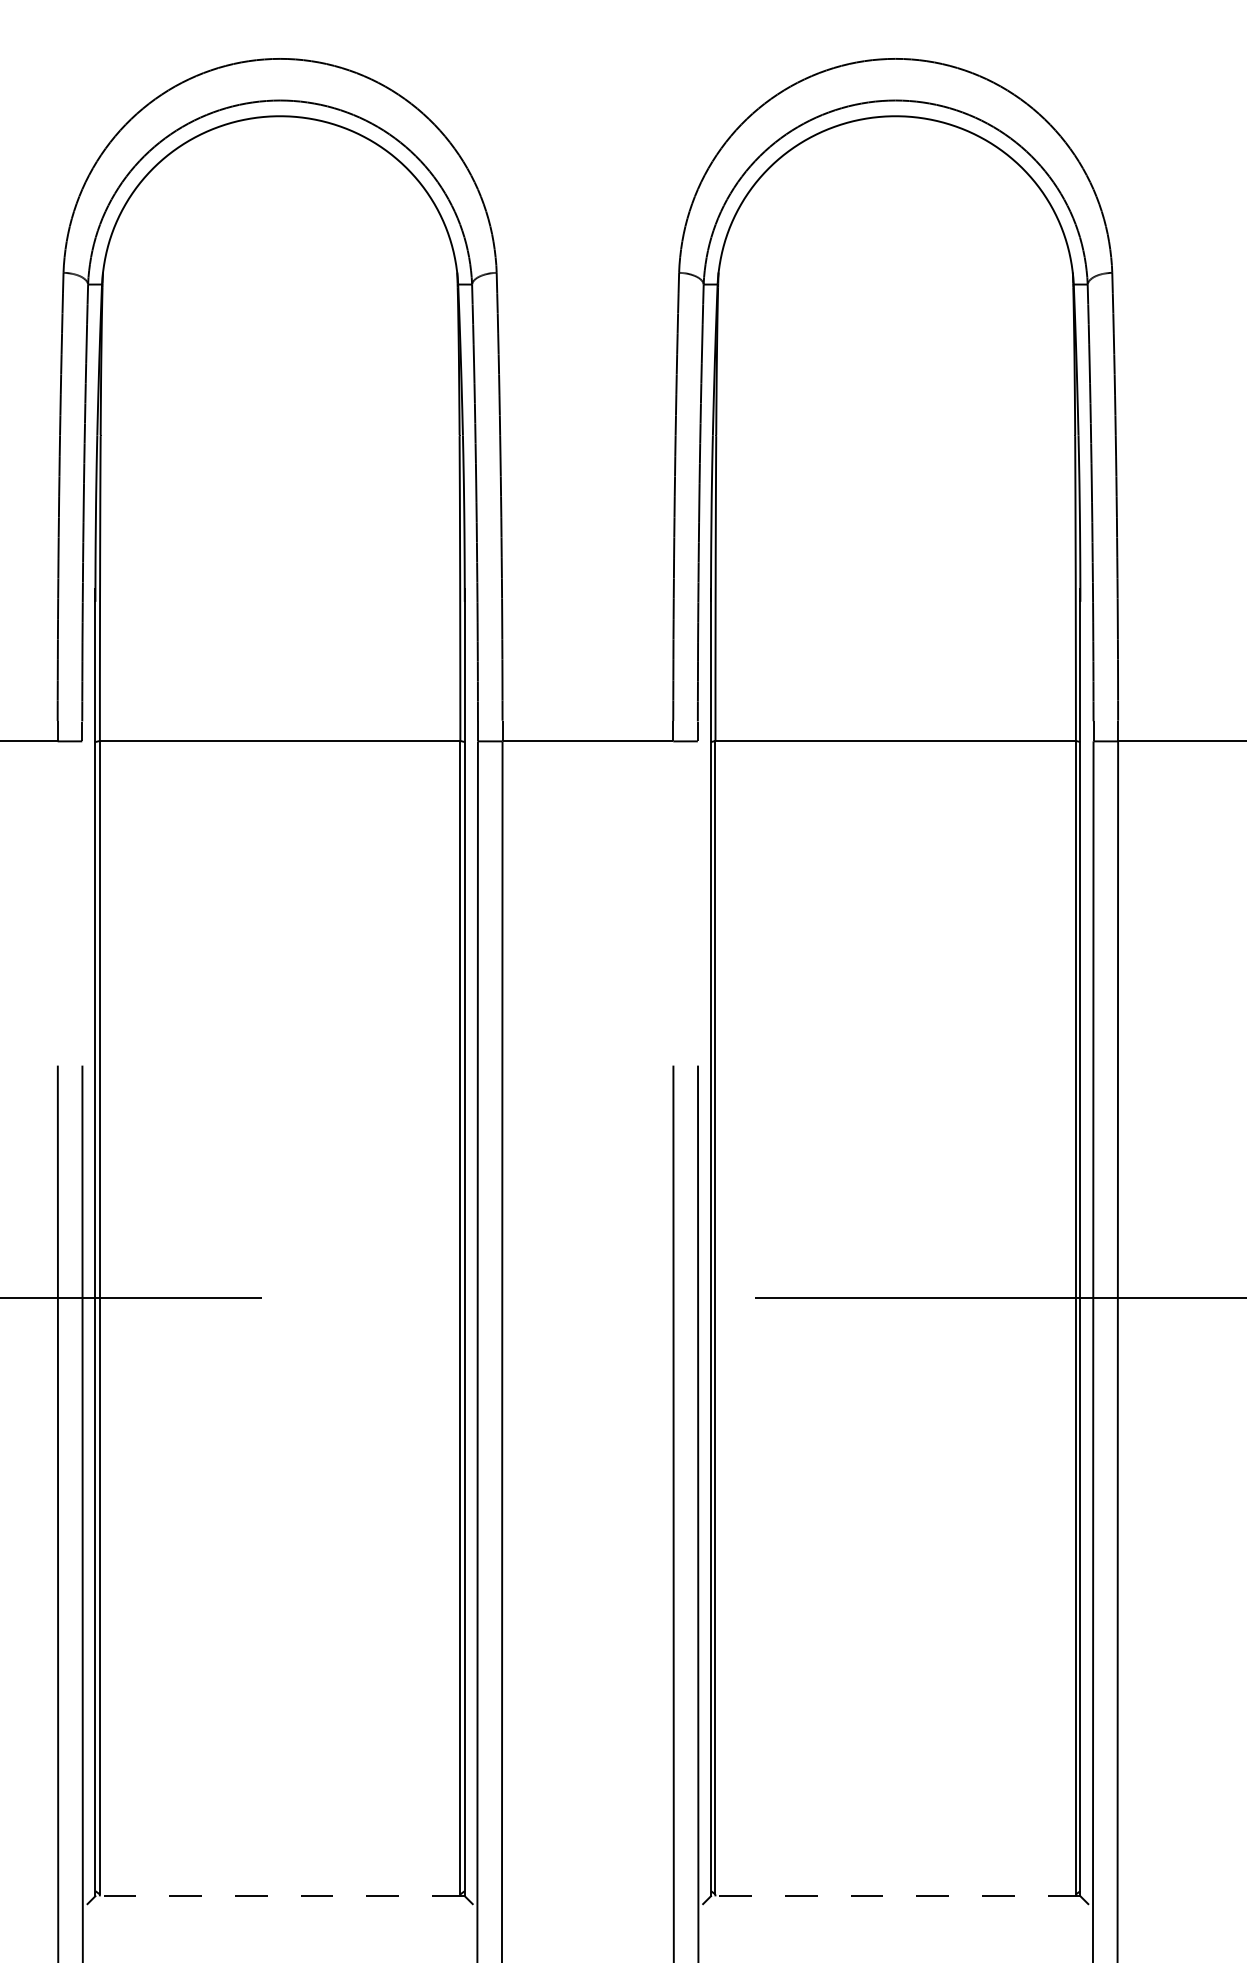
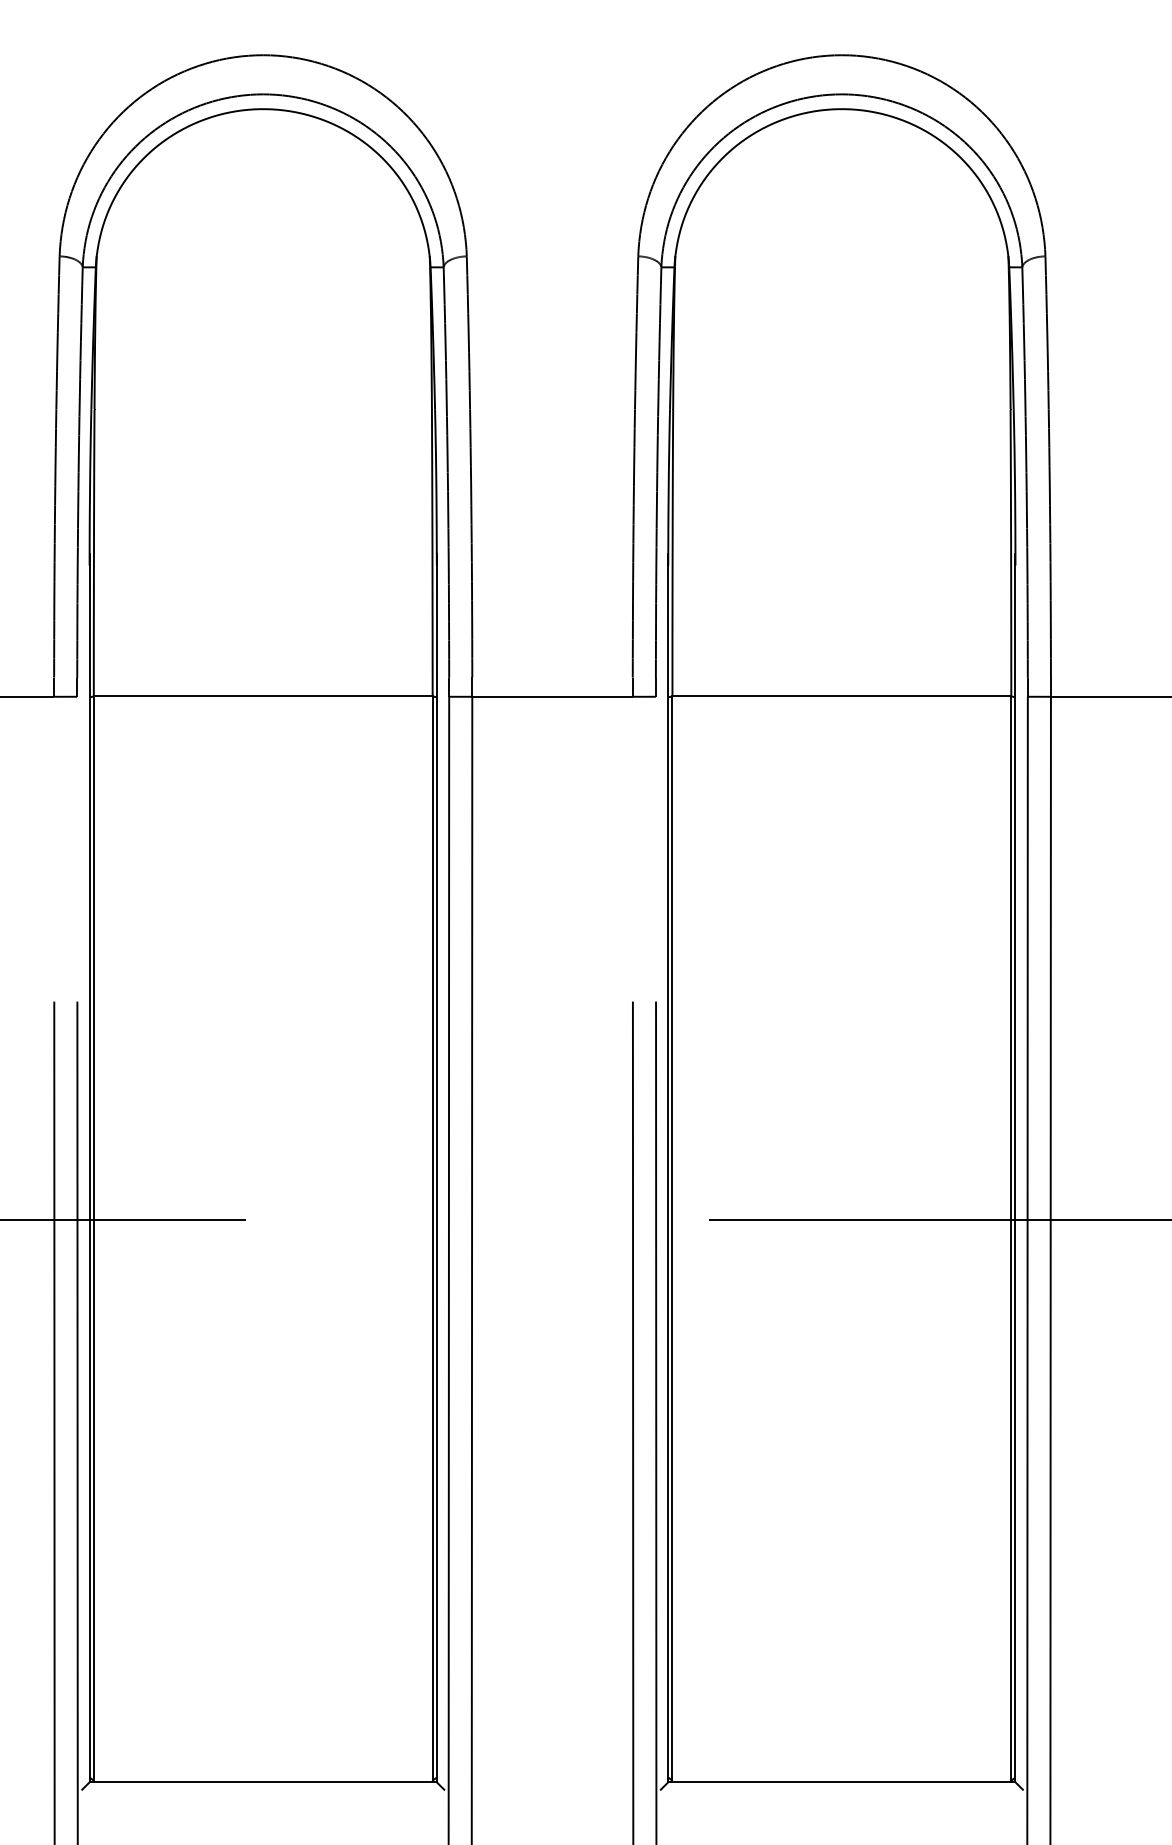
line: (280, 1896) -> (263, 1782), dashed -> solid
line: (895, 1896) -> (841, 1782), dashed -> solid

